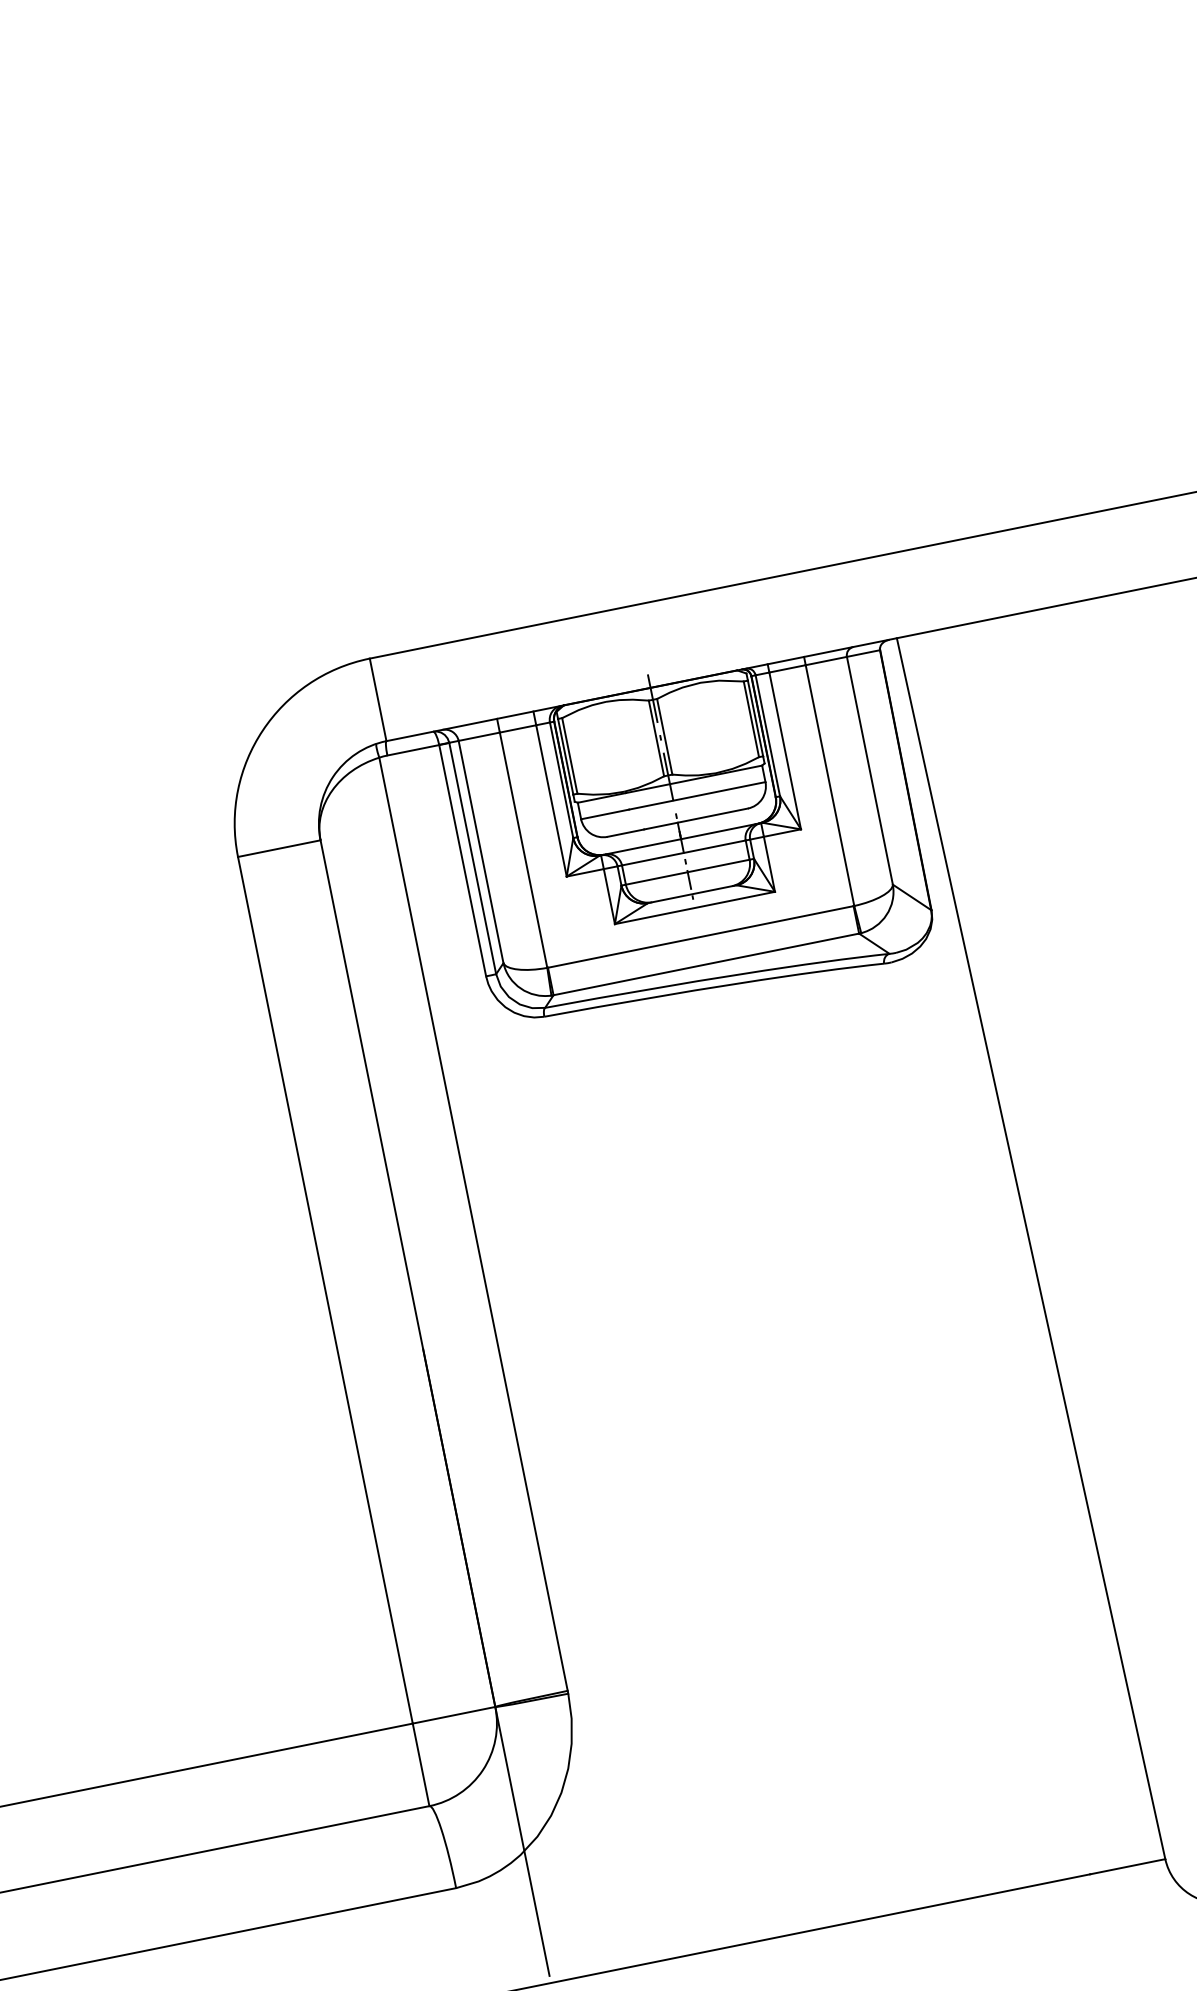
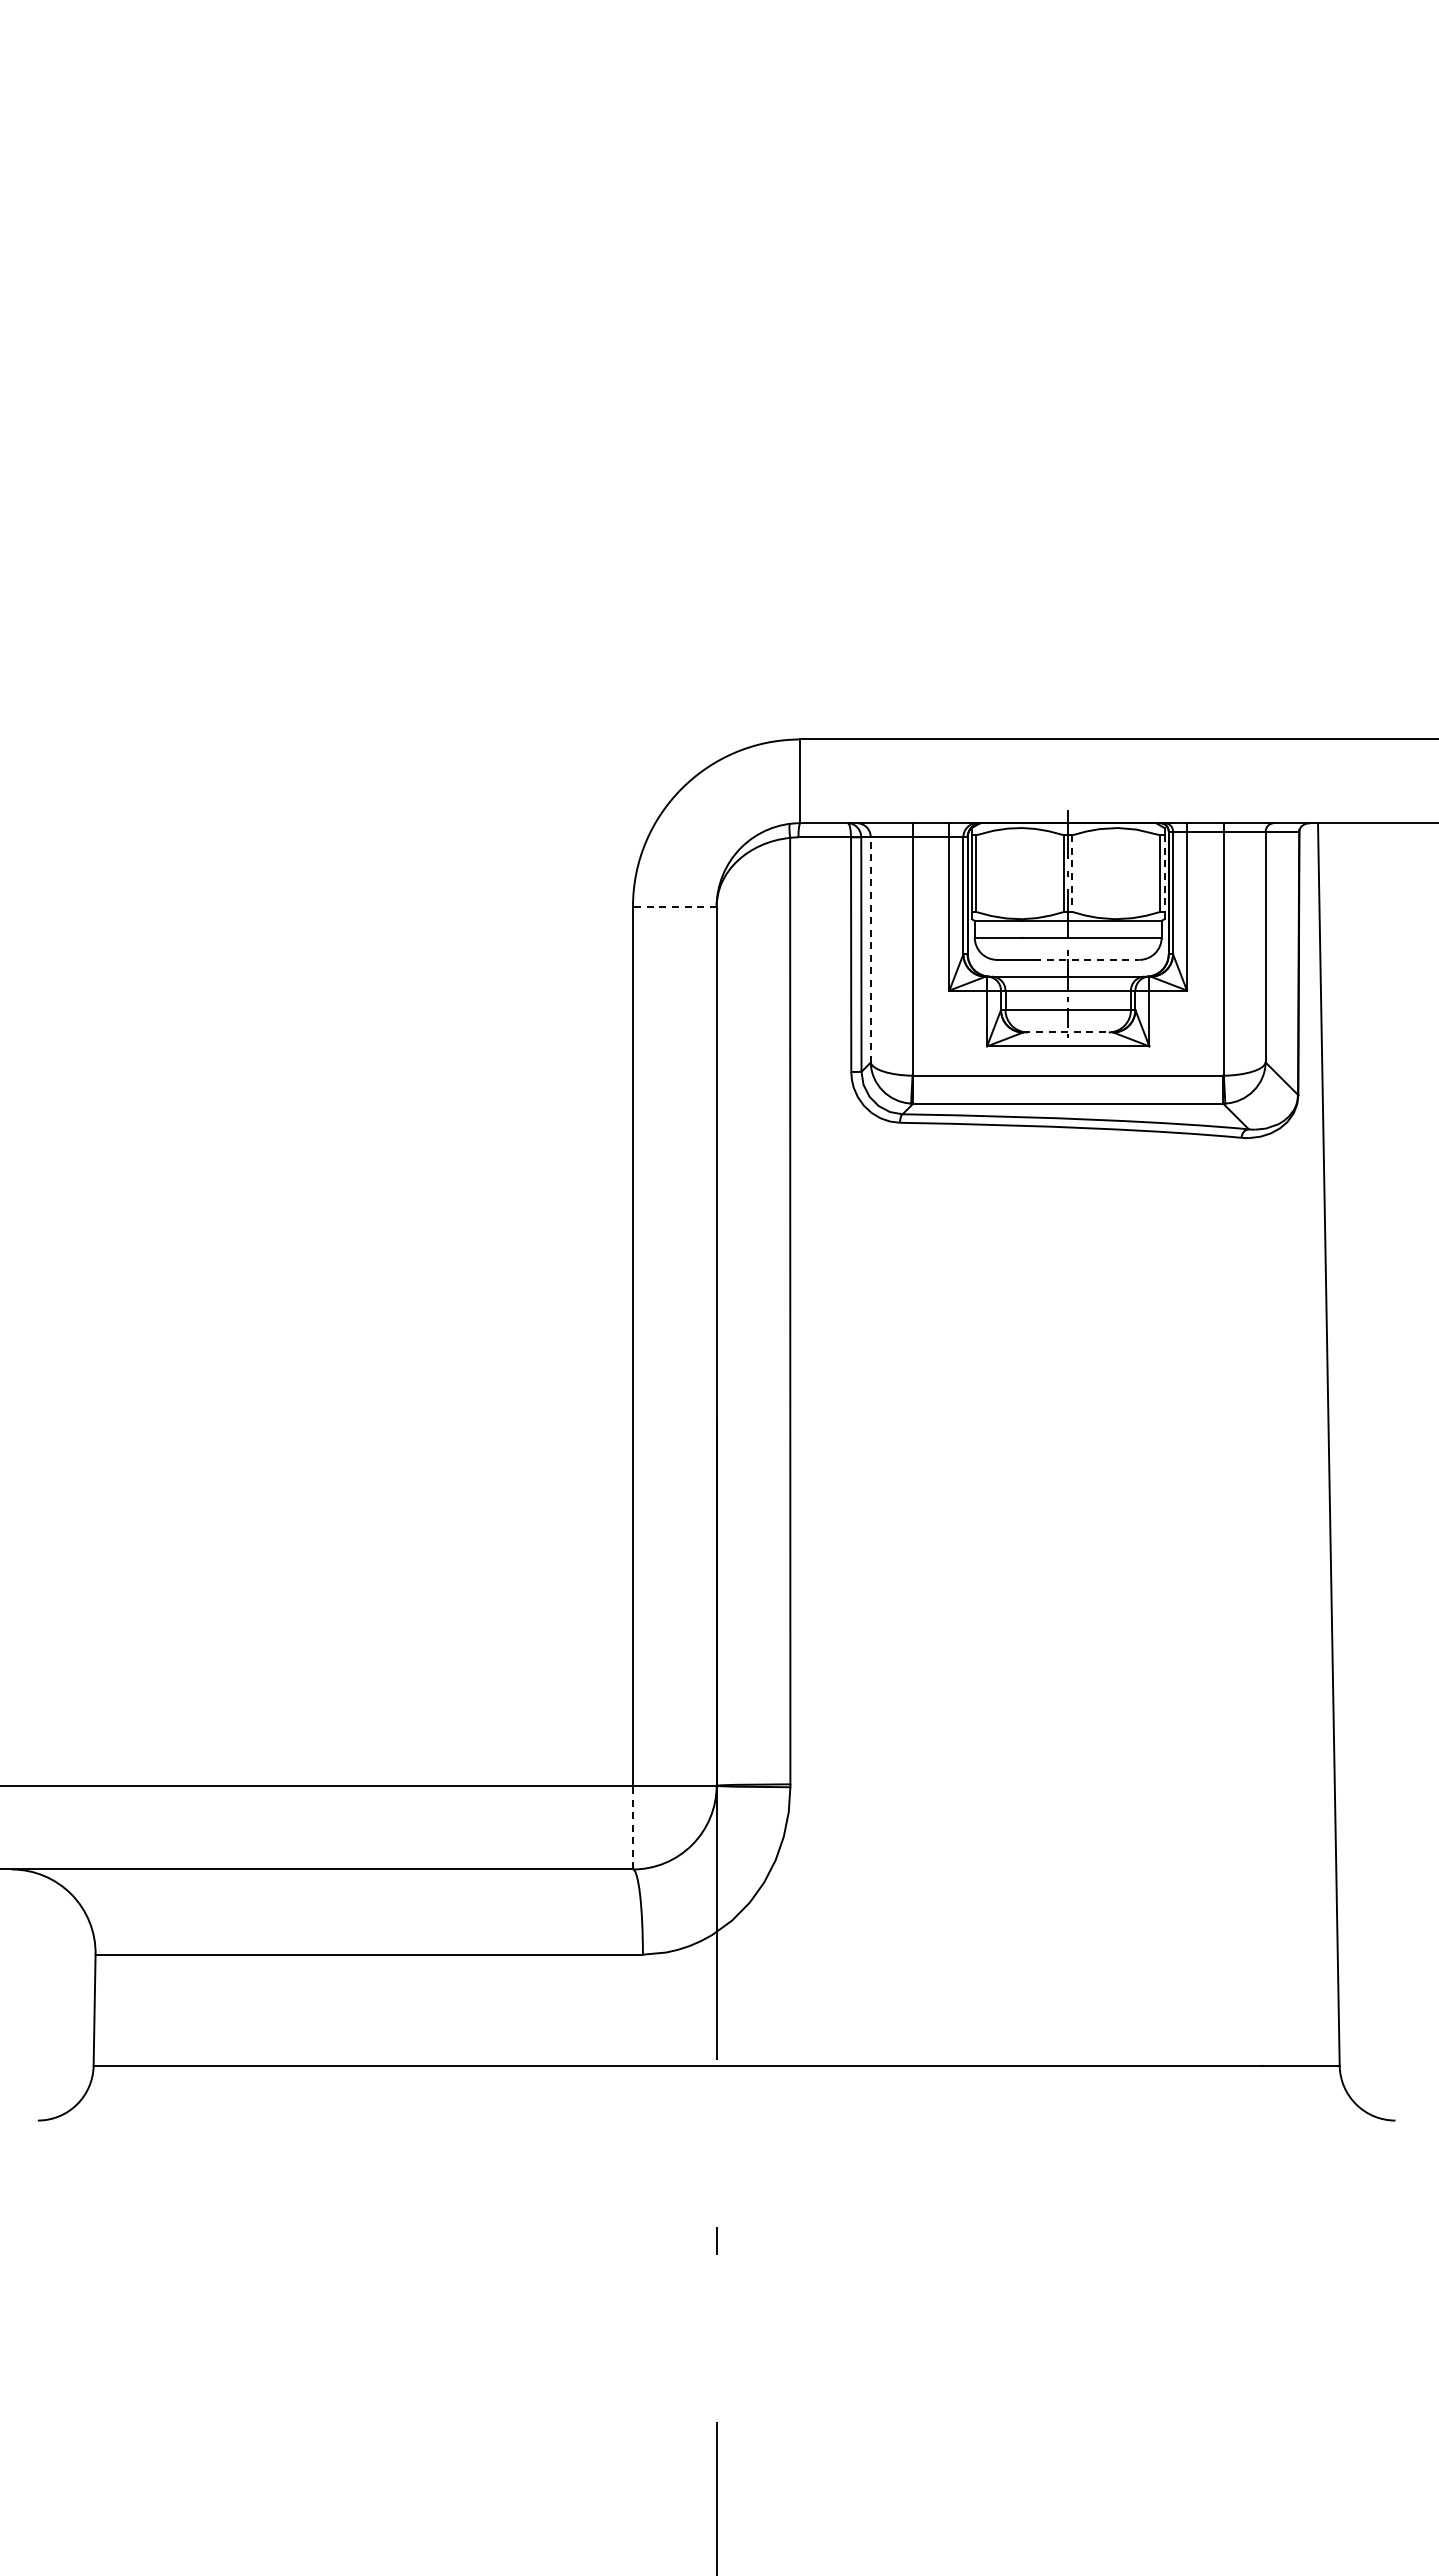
line: (755, 719) -> (1164, 874), solid -> dashed
line: (664, 737) -> (1072, 874), solid -> dashed
line: (695, 818) -> (1086, 959), solid -> dashed
line: (278, 848) -> (674, 906), solid -> dashed
line: (480, 851) -> (870, 949), solid -> dashed
line: (692, 894) -> (1068, 1032), solid -> dashed
line: (420, 1764) -> (632, 1827), solid -> dashed

